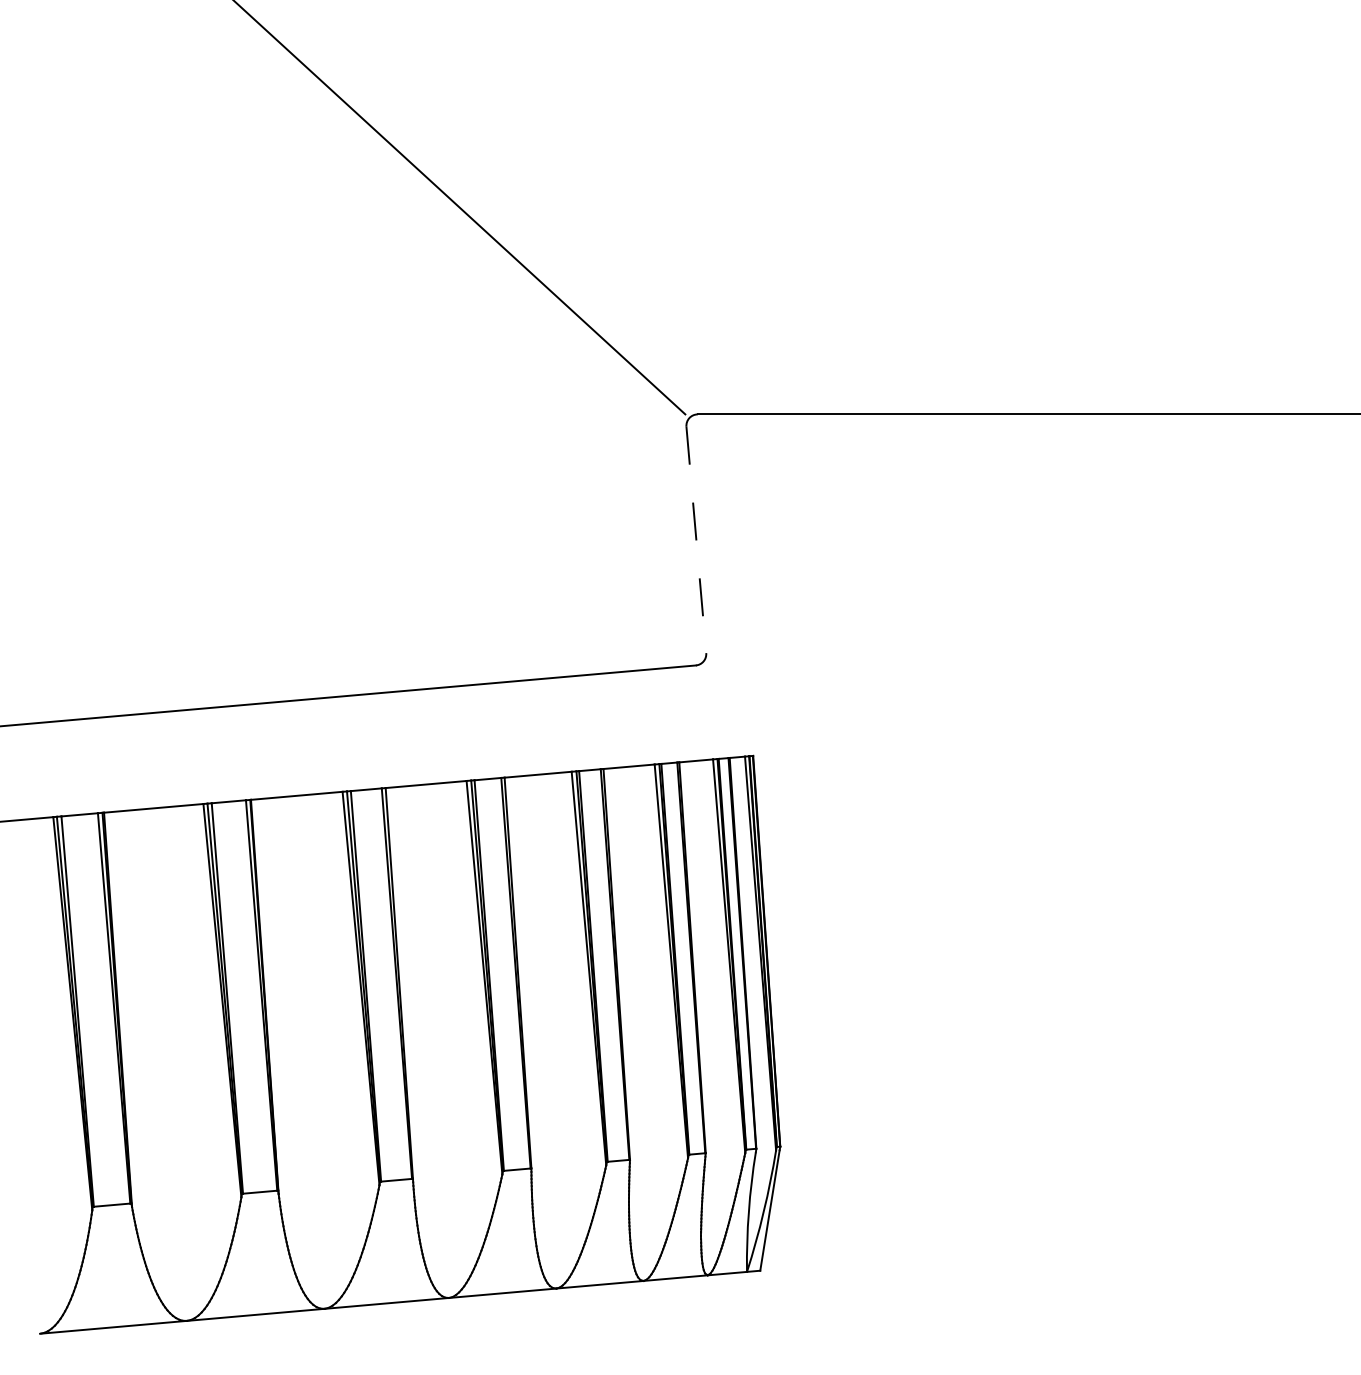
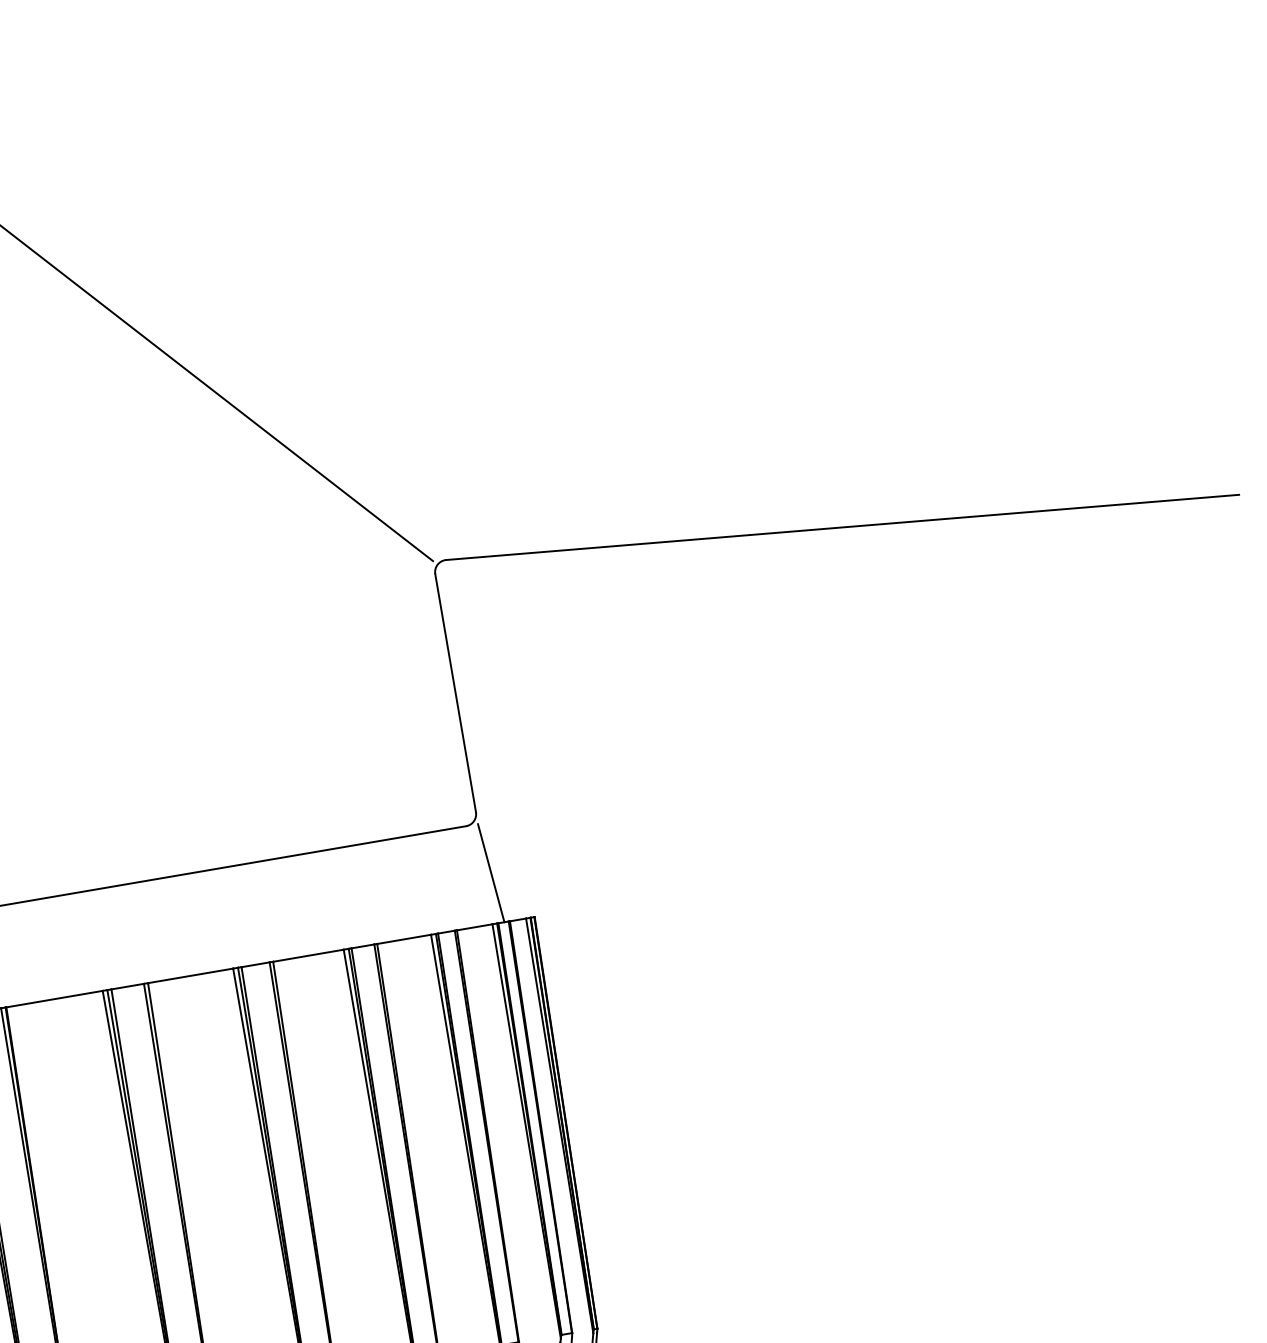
line: (696, 539) -> (455, 692), dashed -> solid
line: (715, 711) -> (490, 873), added

